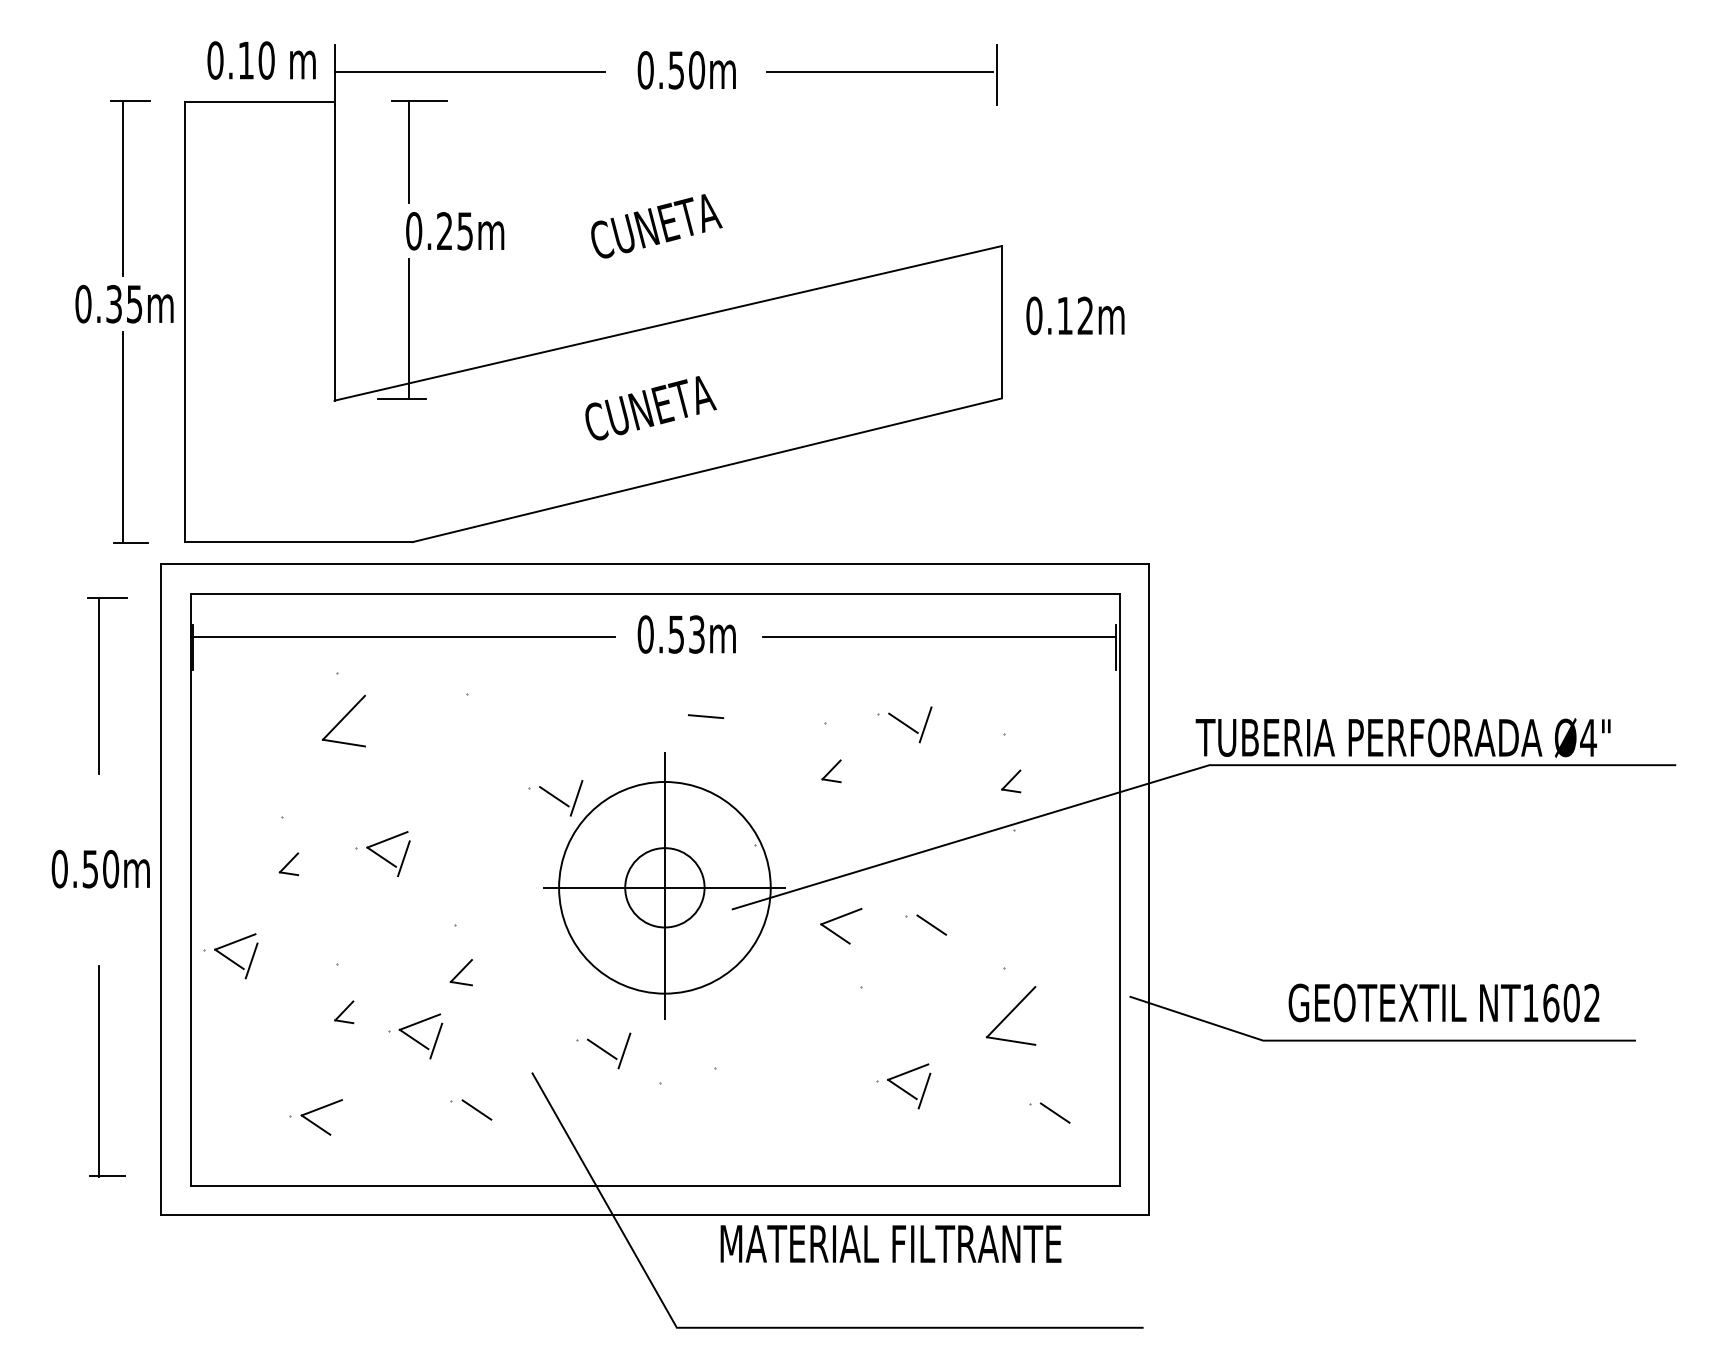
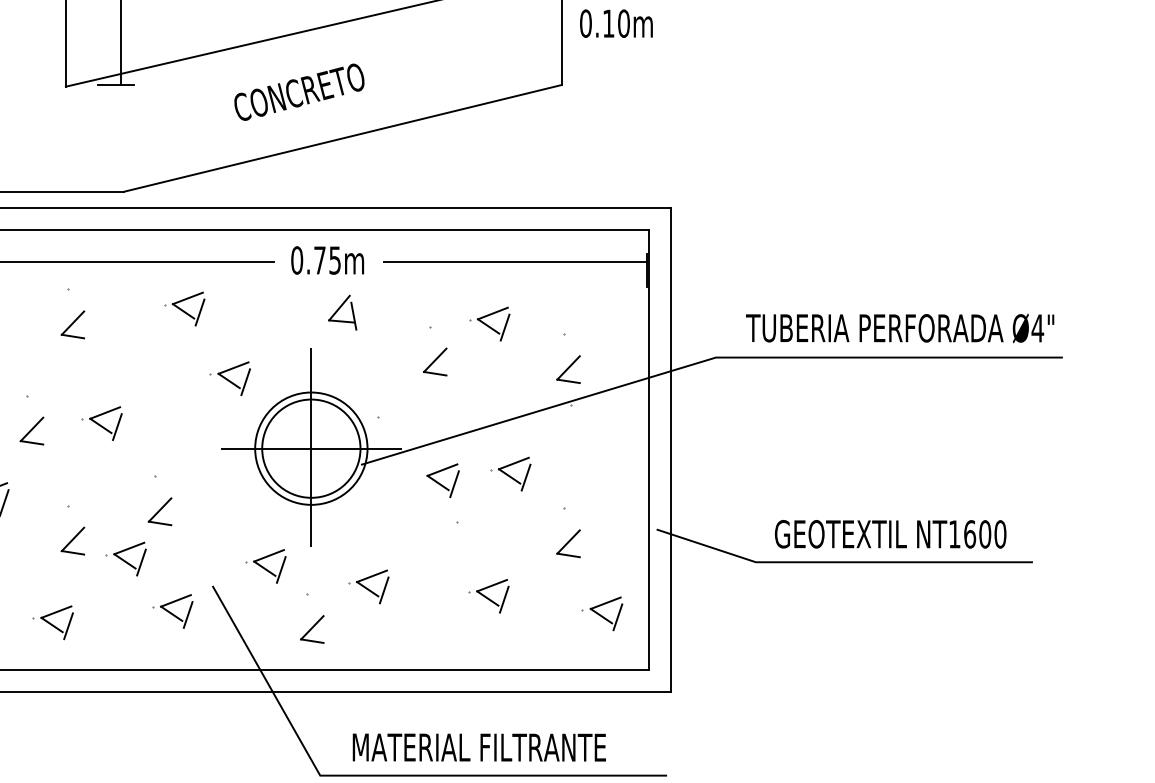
text: (1085, 315) -> (623, 23), 0.12m -> 0.10m
text: (648, 407) -> (299, 91), CUNETA -> CONCRETO
text: (686, 634) -> (327, 260), 0.53m -> 0.75m
line: (702, 698) -> (339, 308), added
part: (499, 699) -> (188, 308), added
line: (909, 705) -> (493, 313), added
line: (721, 709) -> (353, 316), added
part: (344, 721) -> (73, 325), size x0.71
text: (1402, 737) -> (899, 328), moved
part: (831, 771) -> (435, 362), size x1.67
line: (560, 779) -> (233, 368), added
part: (1011, 781) -> (568, 369), size x1.67
part: (288, 864) -> (31, 431), size x1.67
circle: (664, 887) -> (311, 448), size x0.71
circle: (664, 887) -> (311, 448), size x1.67
line: (937, 907) -> (513, 463), added
line: (953, 926) -> (525, 477), added
line: (857, 935) -> (454, 484), added
part: (461, 972) -> (160, 511), size x1.43
text: (1592, 1002) -> (1000, 533), NT1602 -> NT1600
part: (344, 1012) -> (73, 541), size x1.67
part: (1010, 1015) -> (568, 543), size x0.62
line: (607, 1031) -> (268, 555), added
part: (747, 1073) -> (372, 586), added
line: (482, 1092) -> (175, 600), added
line: (1060, 1095) -> (605, 603), added
line: (499, 1111) -> (188, 614), added
line: (1077, 1114) -> (617, 617), added
line: (338, 1126) -> (68, 626), added
part: (666, 1131) -> (312, 629), added
text: (890, 1243) -> (478, 747), moved

